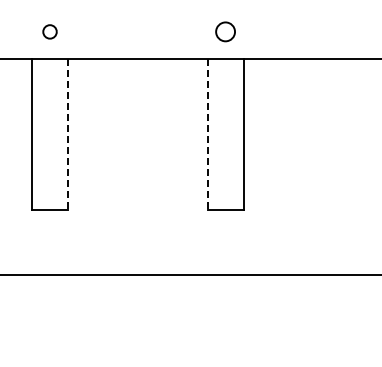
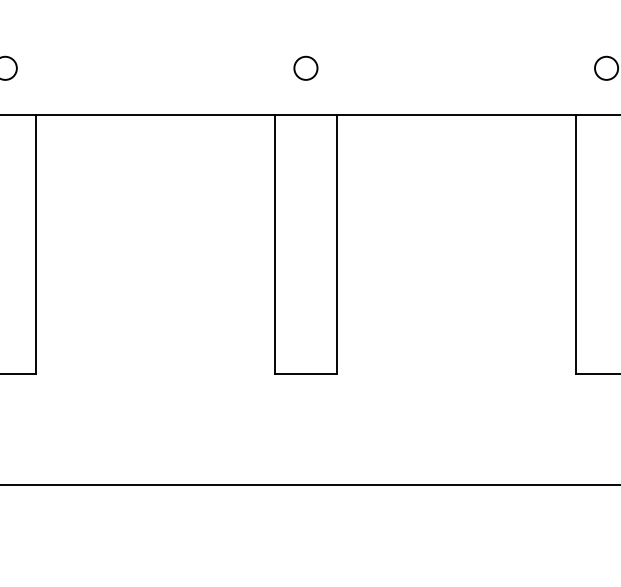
circle: (225, 31) -> (305, 67), size x0.71
line: (68, 134) -> (36, 244), dashed -> solid
line: (207, 134) -> (275, 244), dashed -> solid

